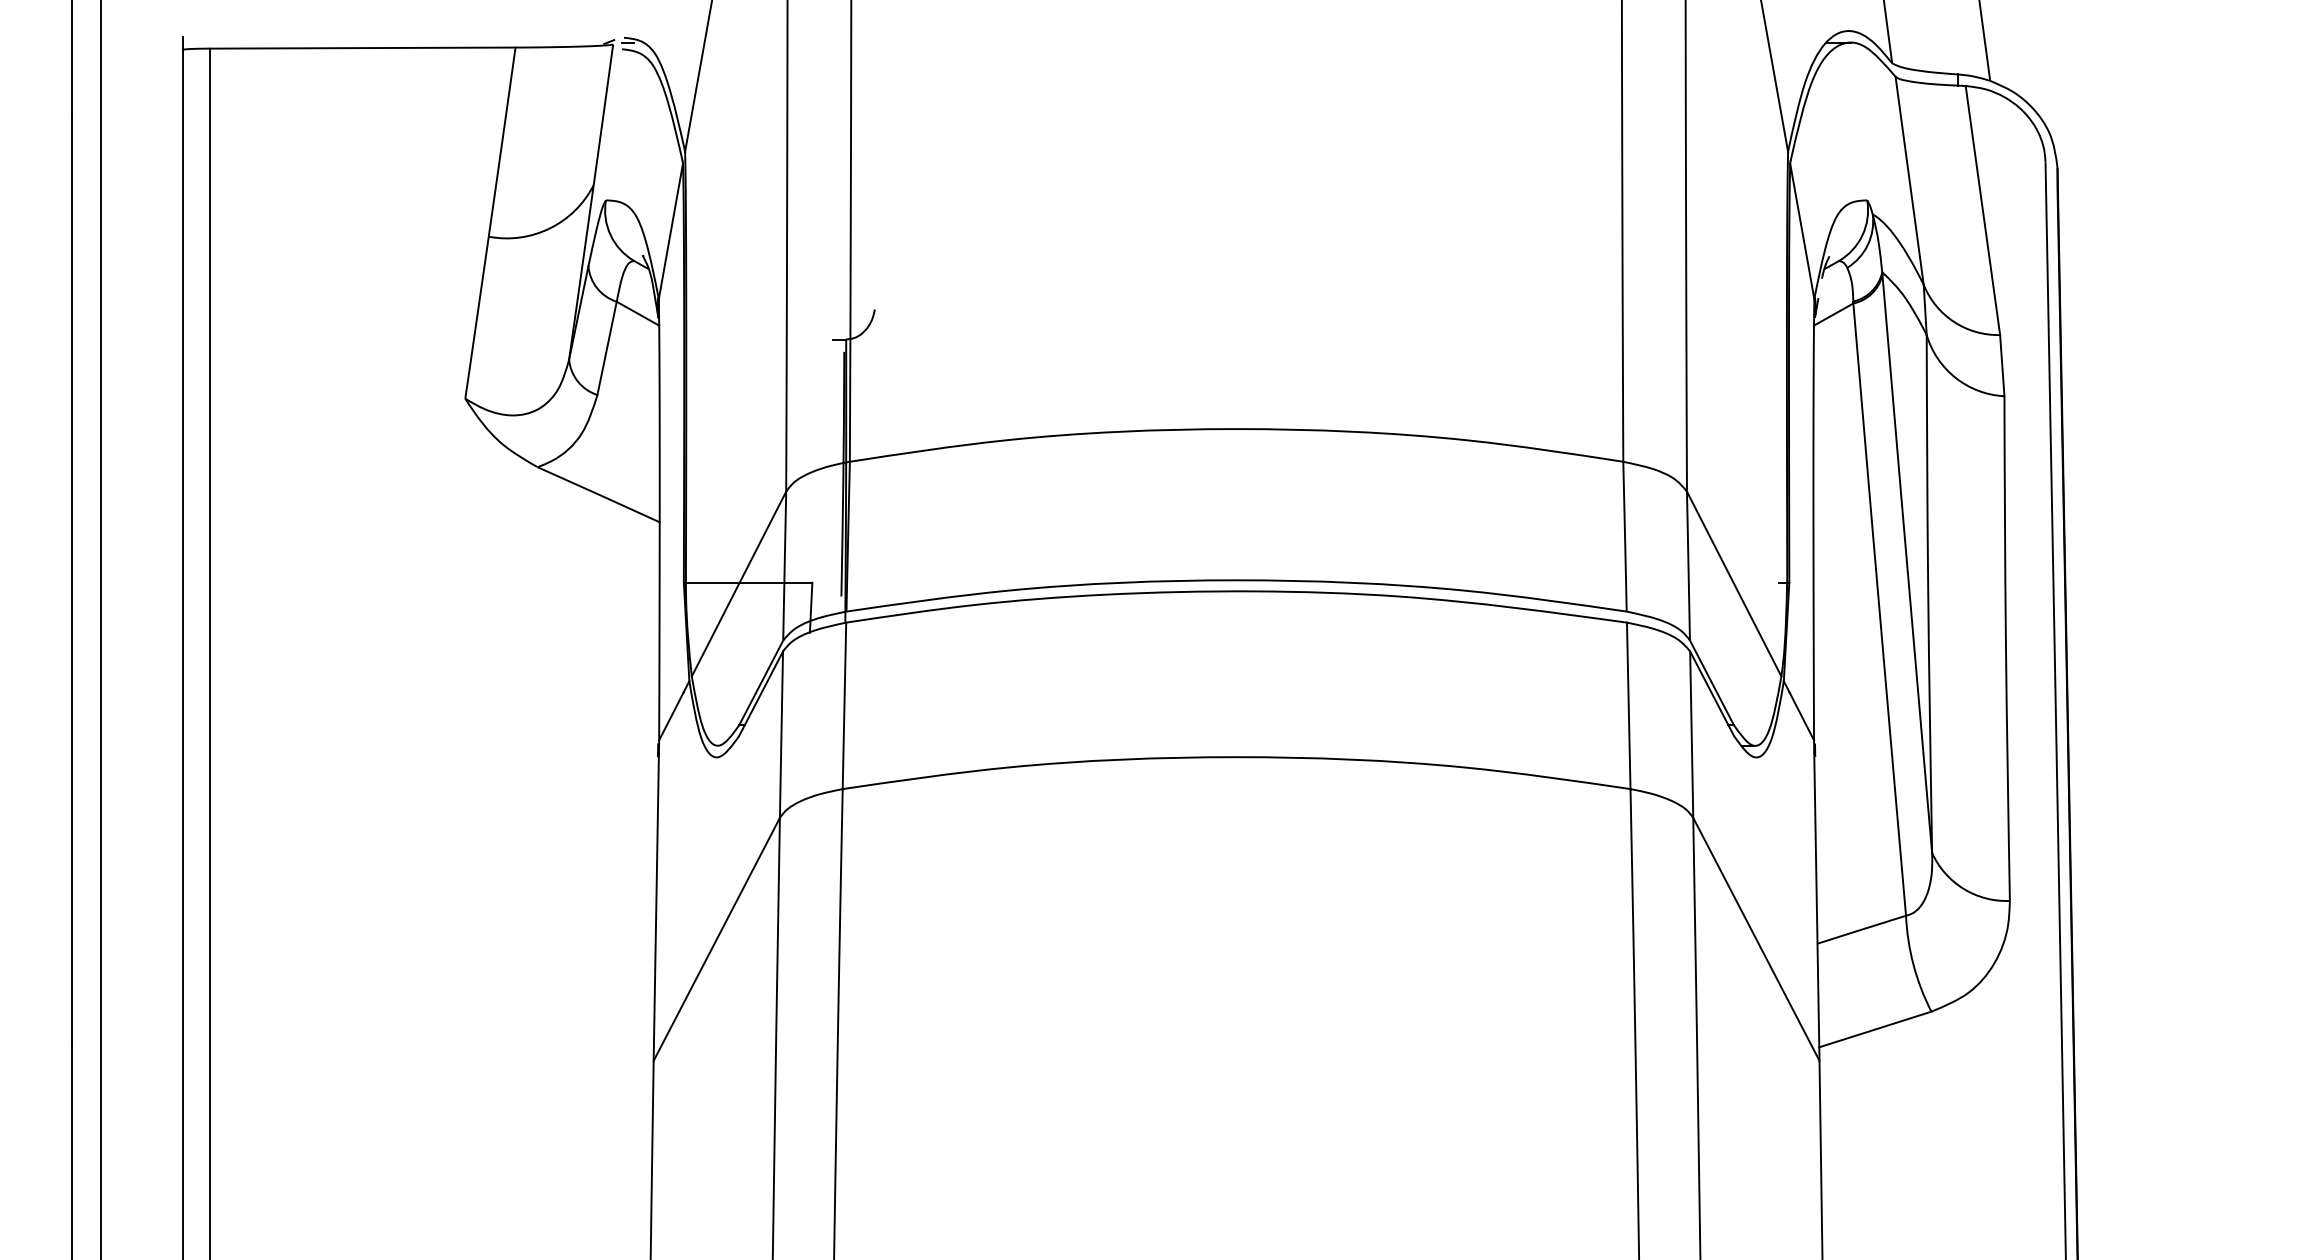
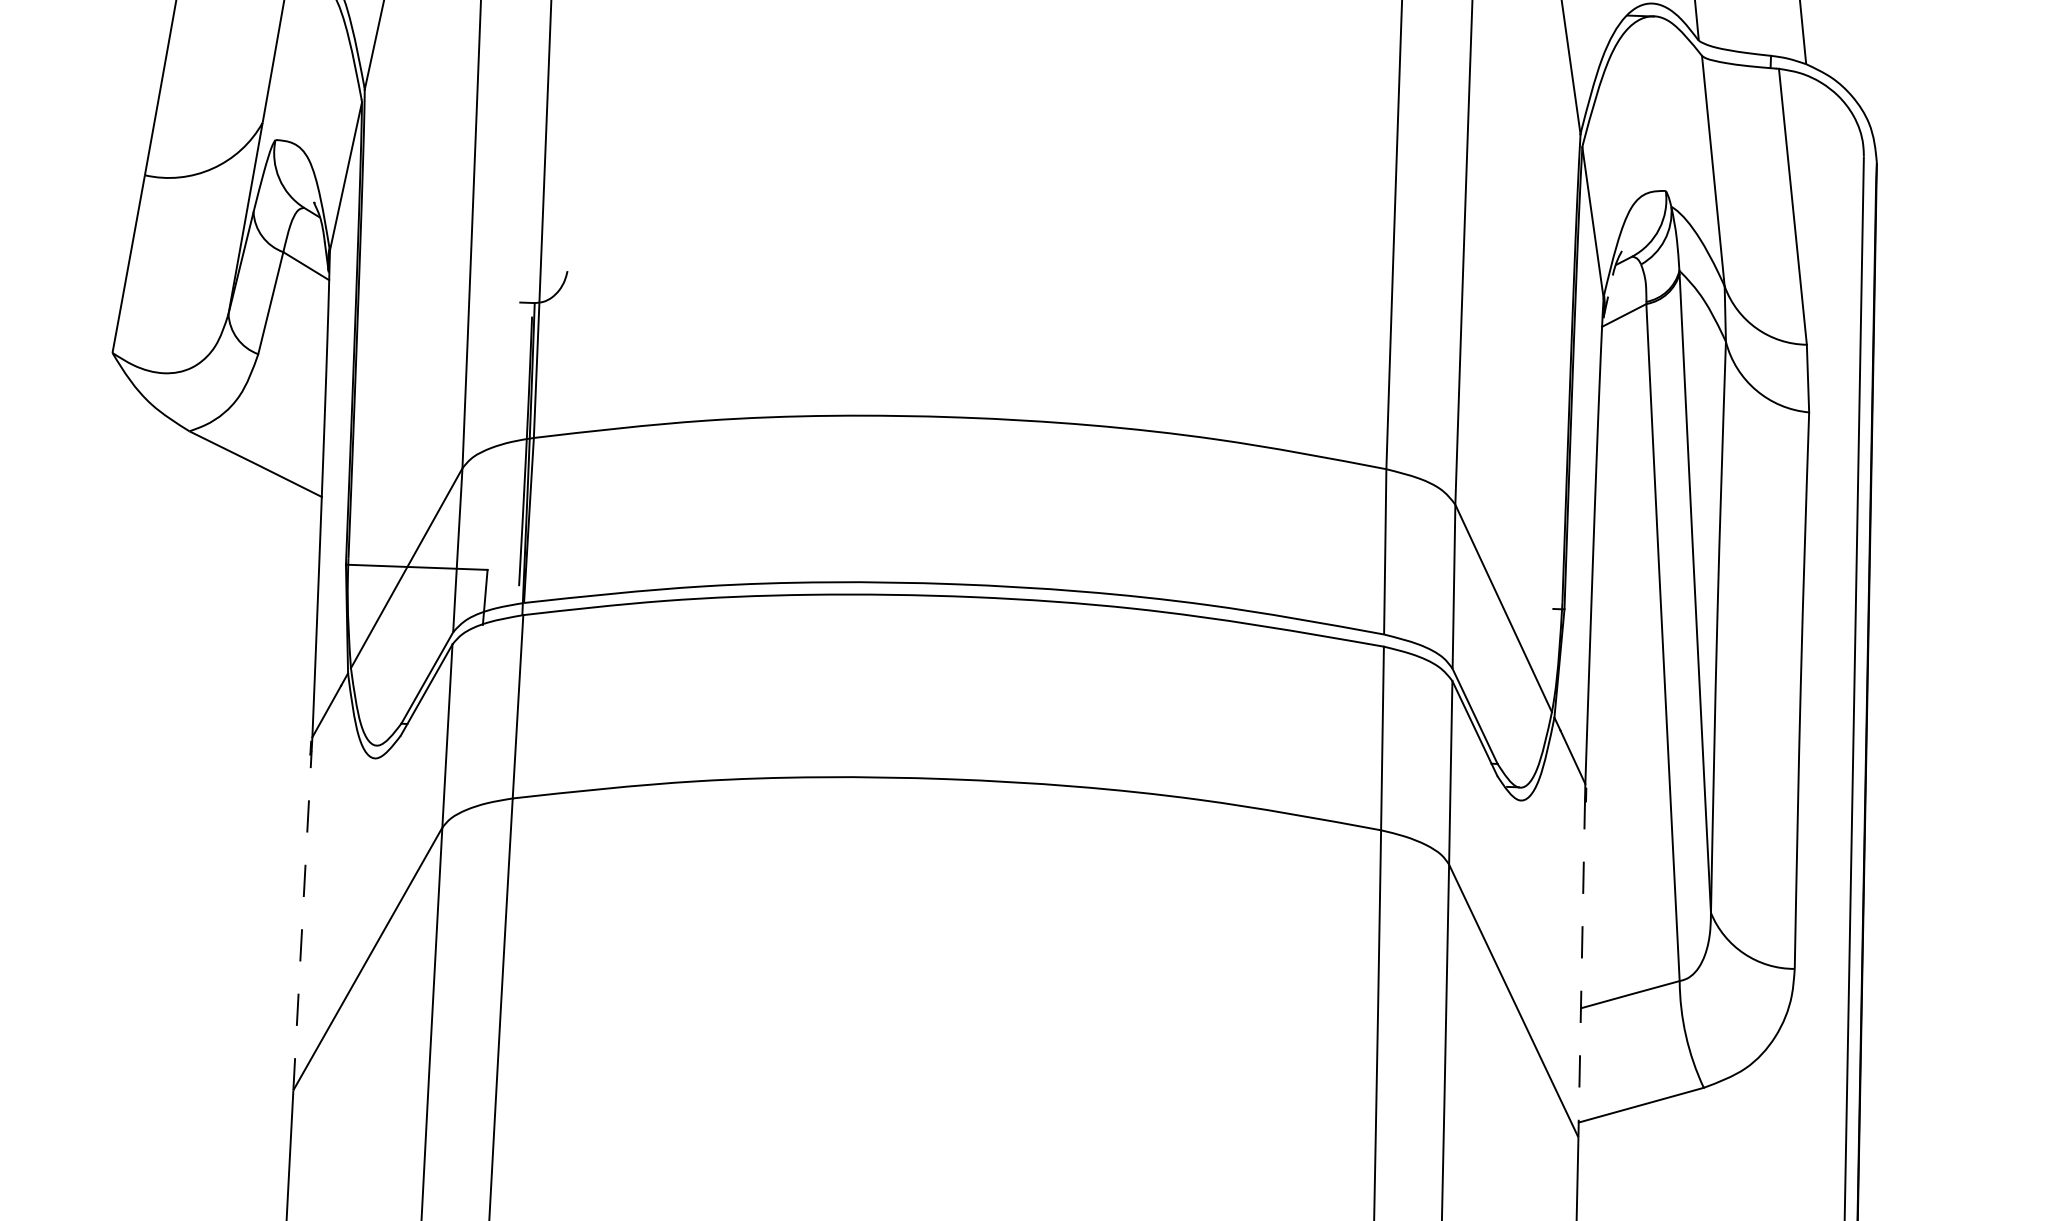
line: (656, 906) -> (302, 920), solid -> dashed
line: (1816, 907) -> (1581, 968), solid -> dashed

